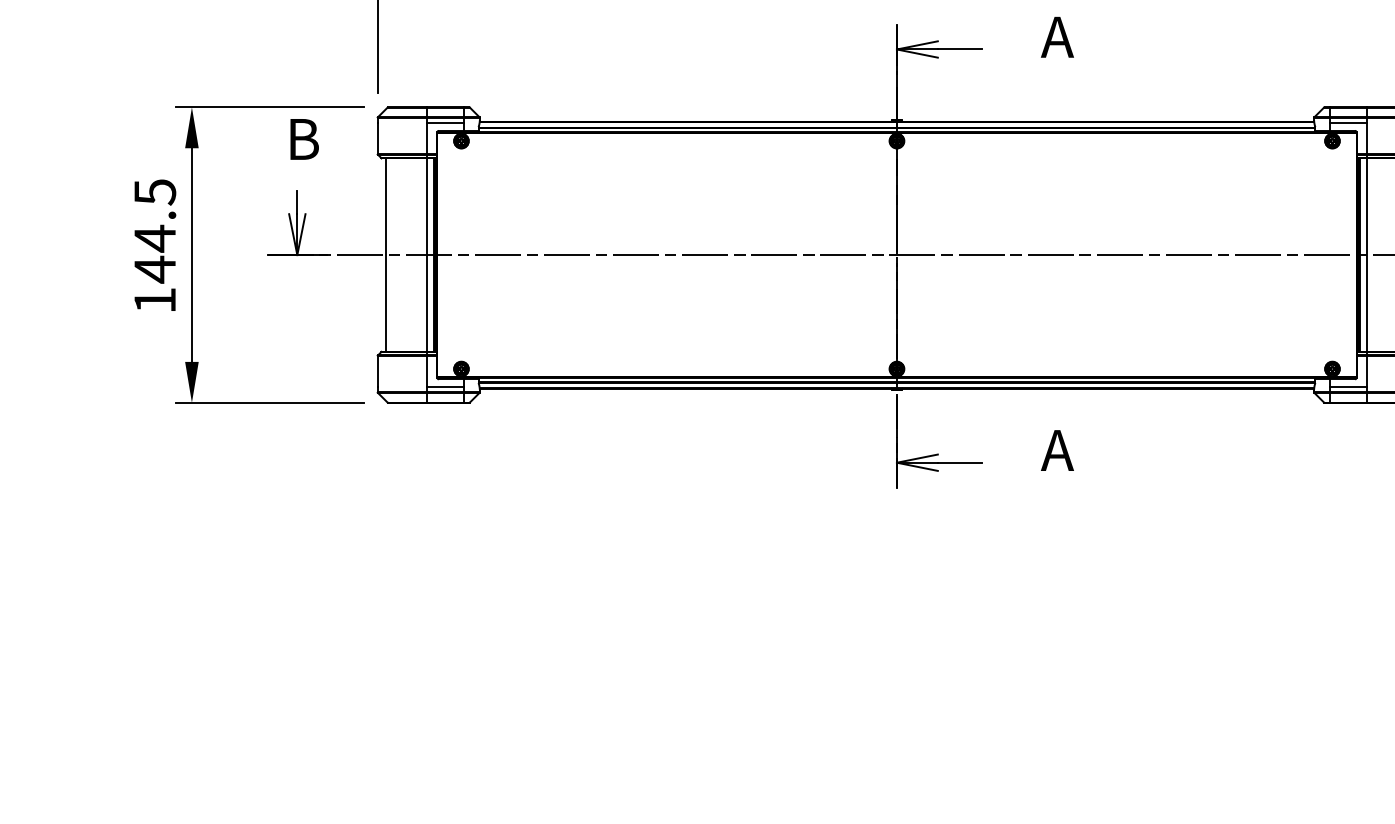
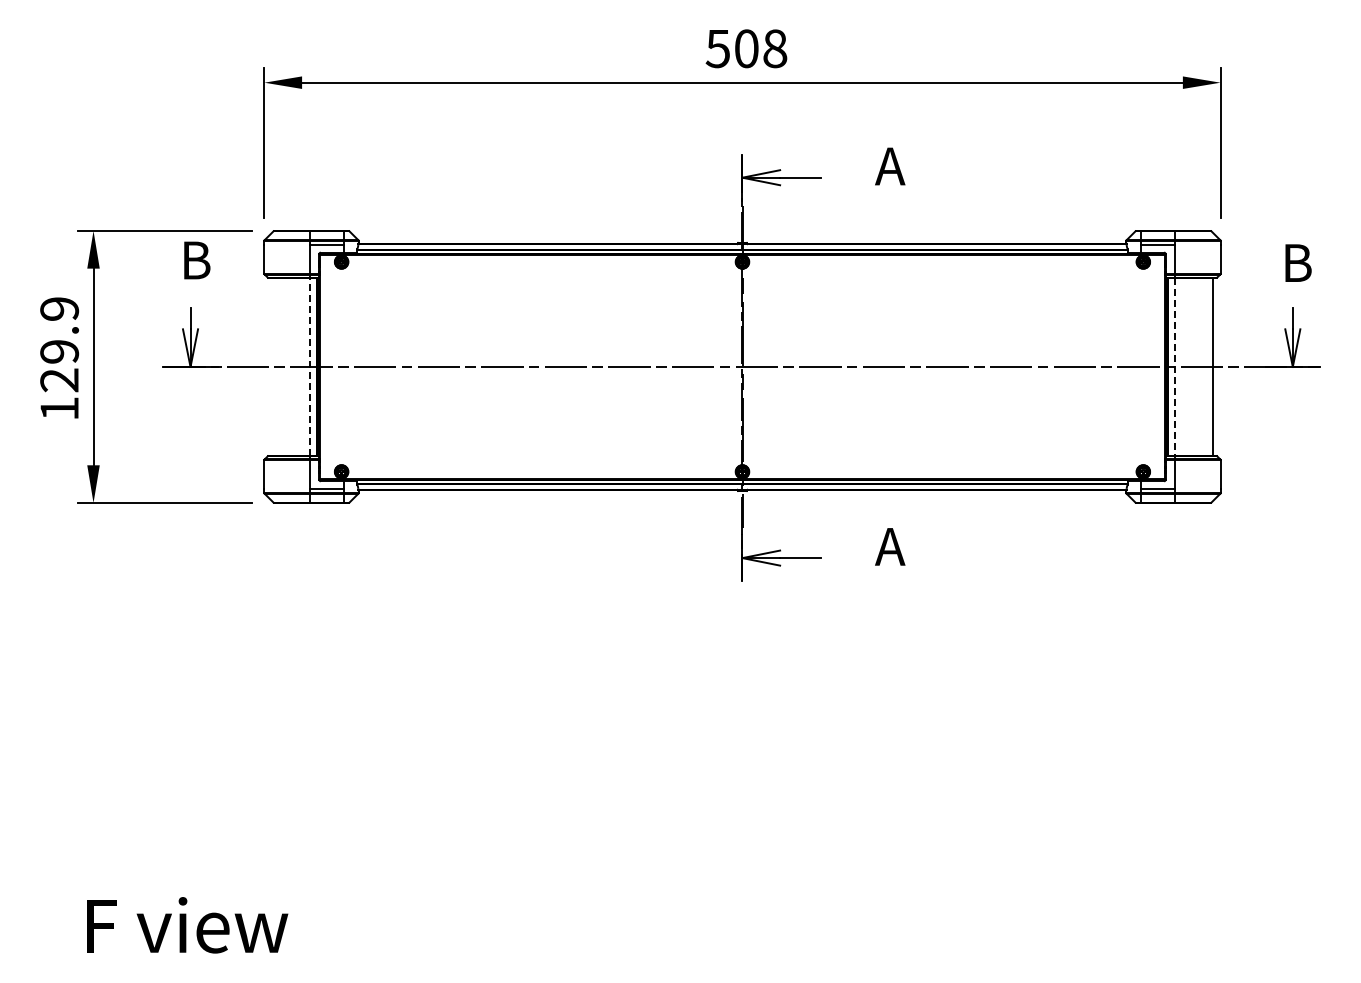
text: (154, 231) -> (59, 345), 144.5 -> 129.9
line: (385, 254) -> (271, 366), removed
line: (426, 254) -> (309, 366), solid -> dashed
line: (1367, 254) -> (1175, 366), solid -> dashed

